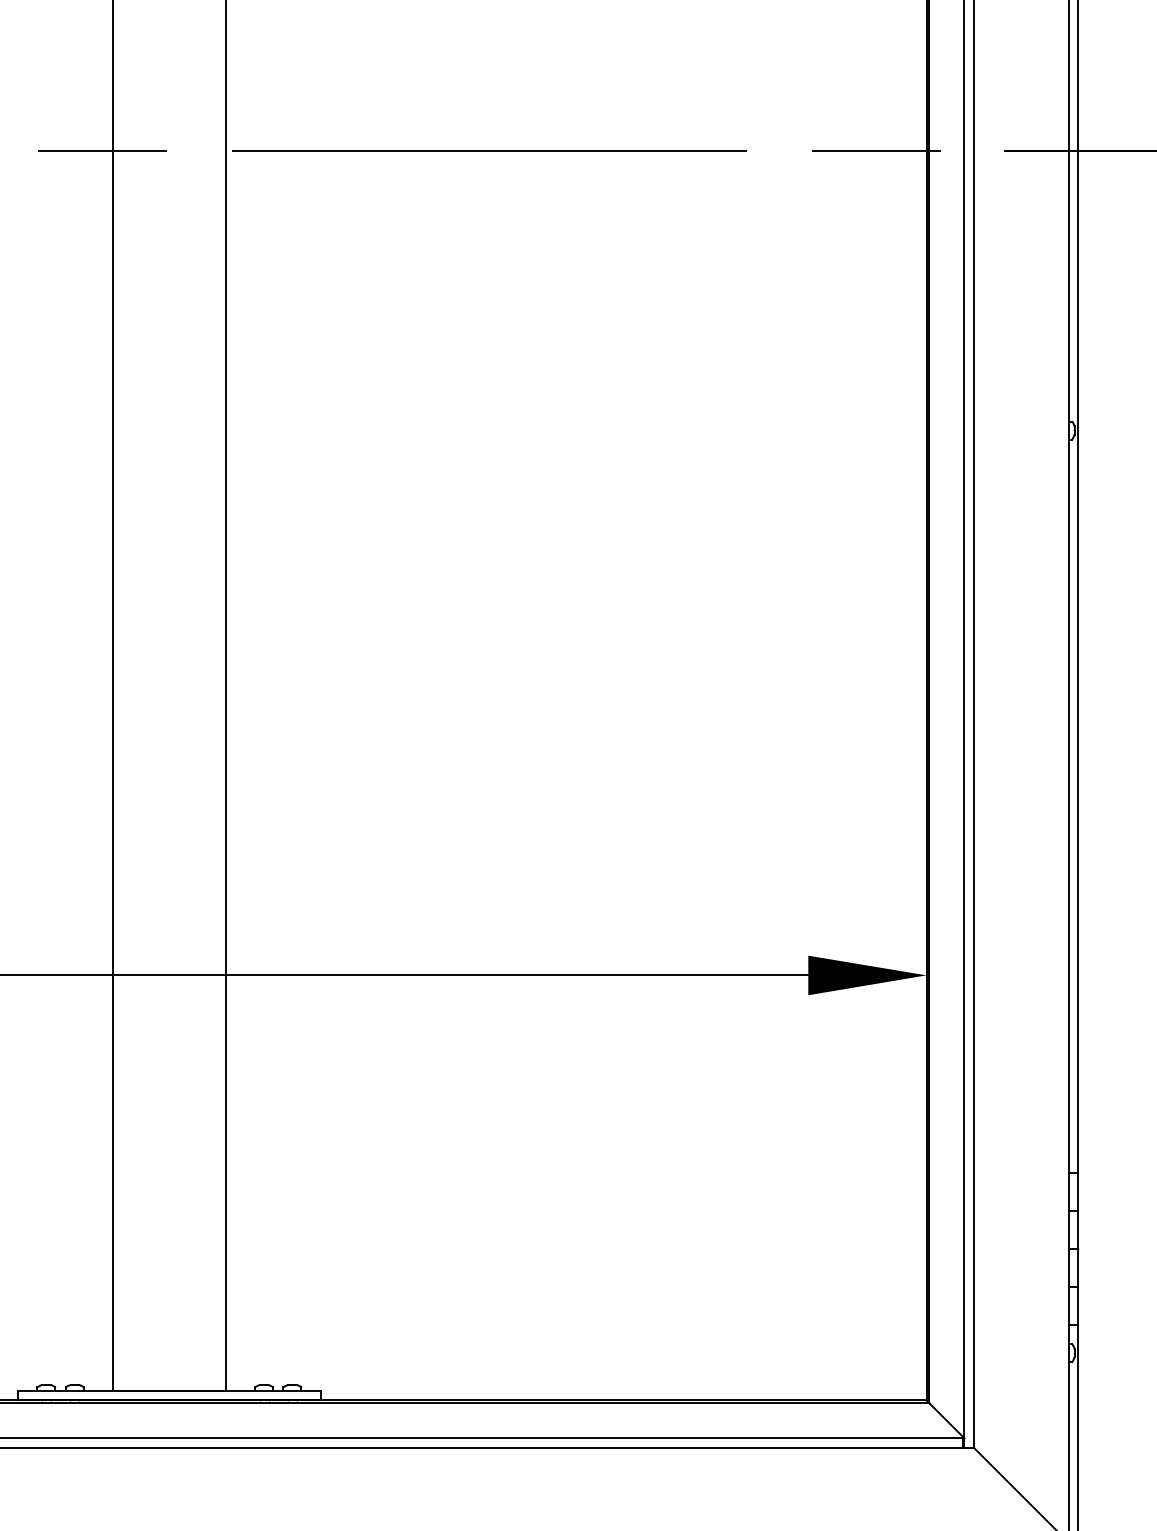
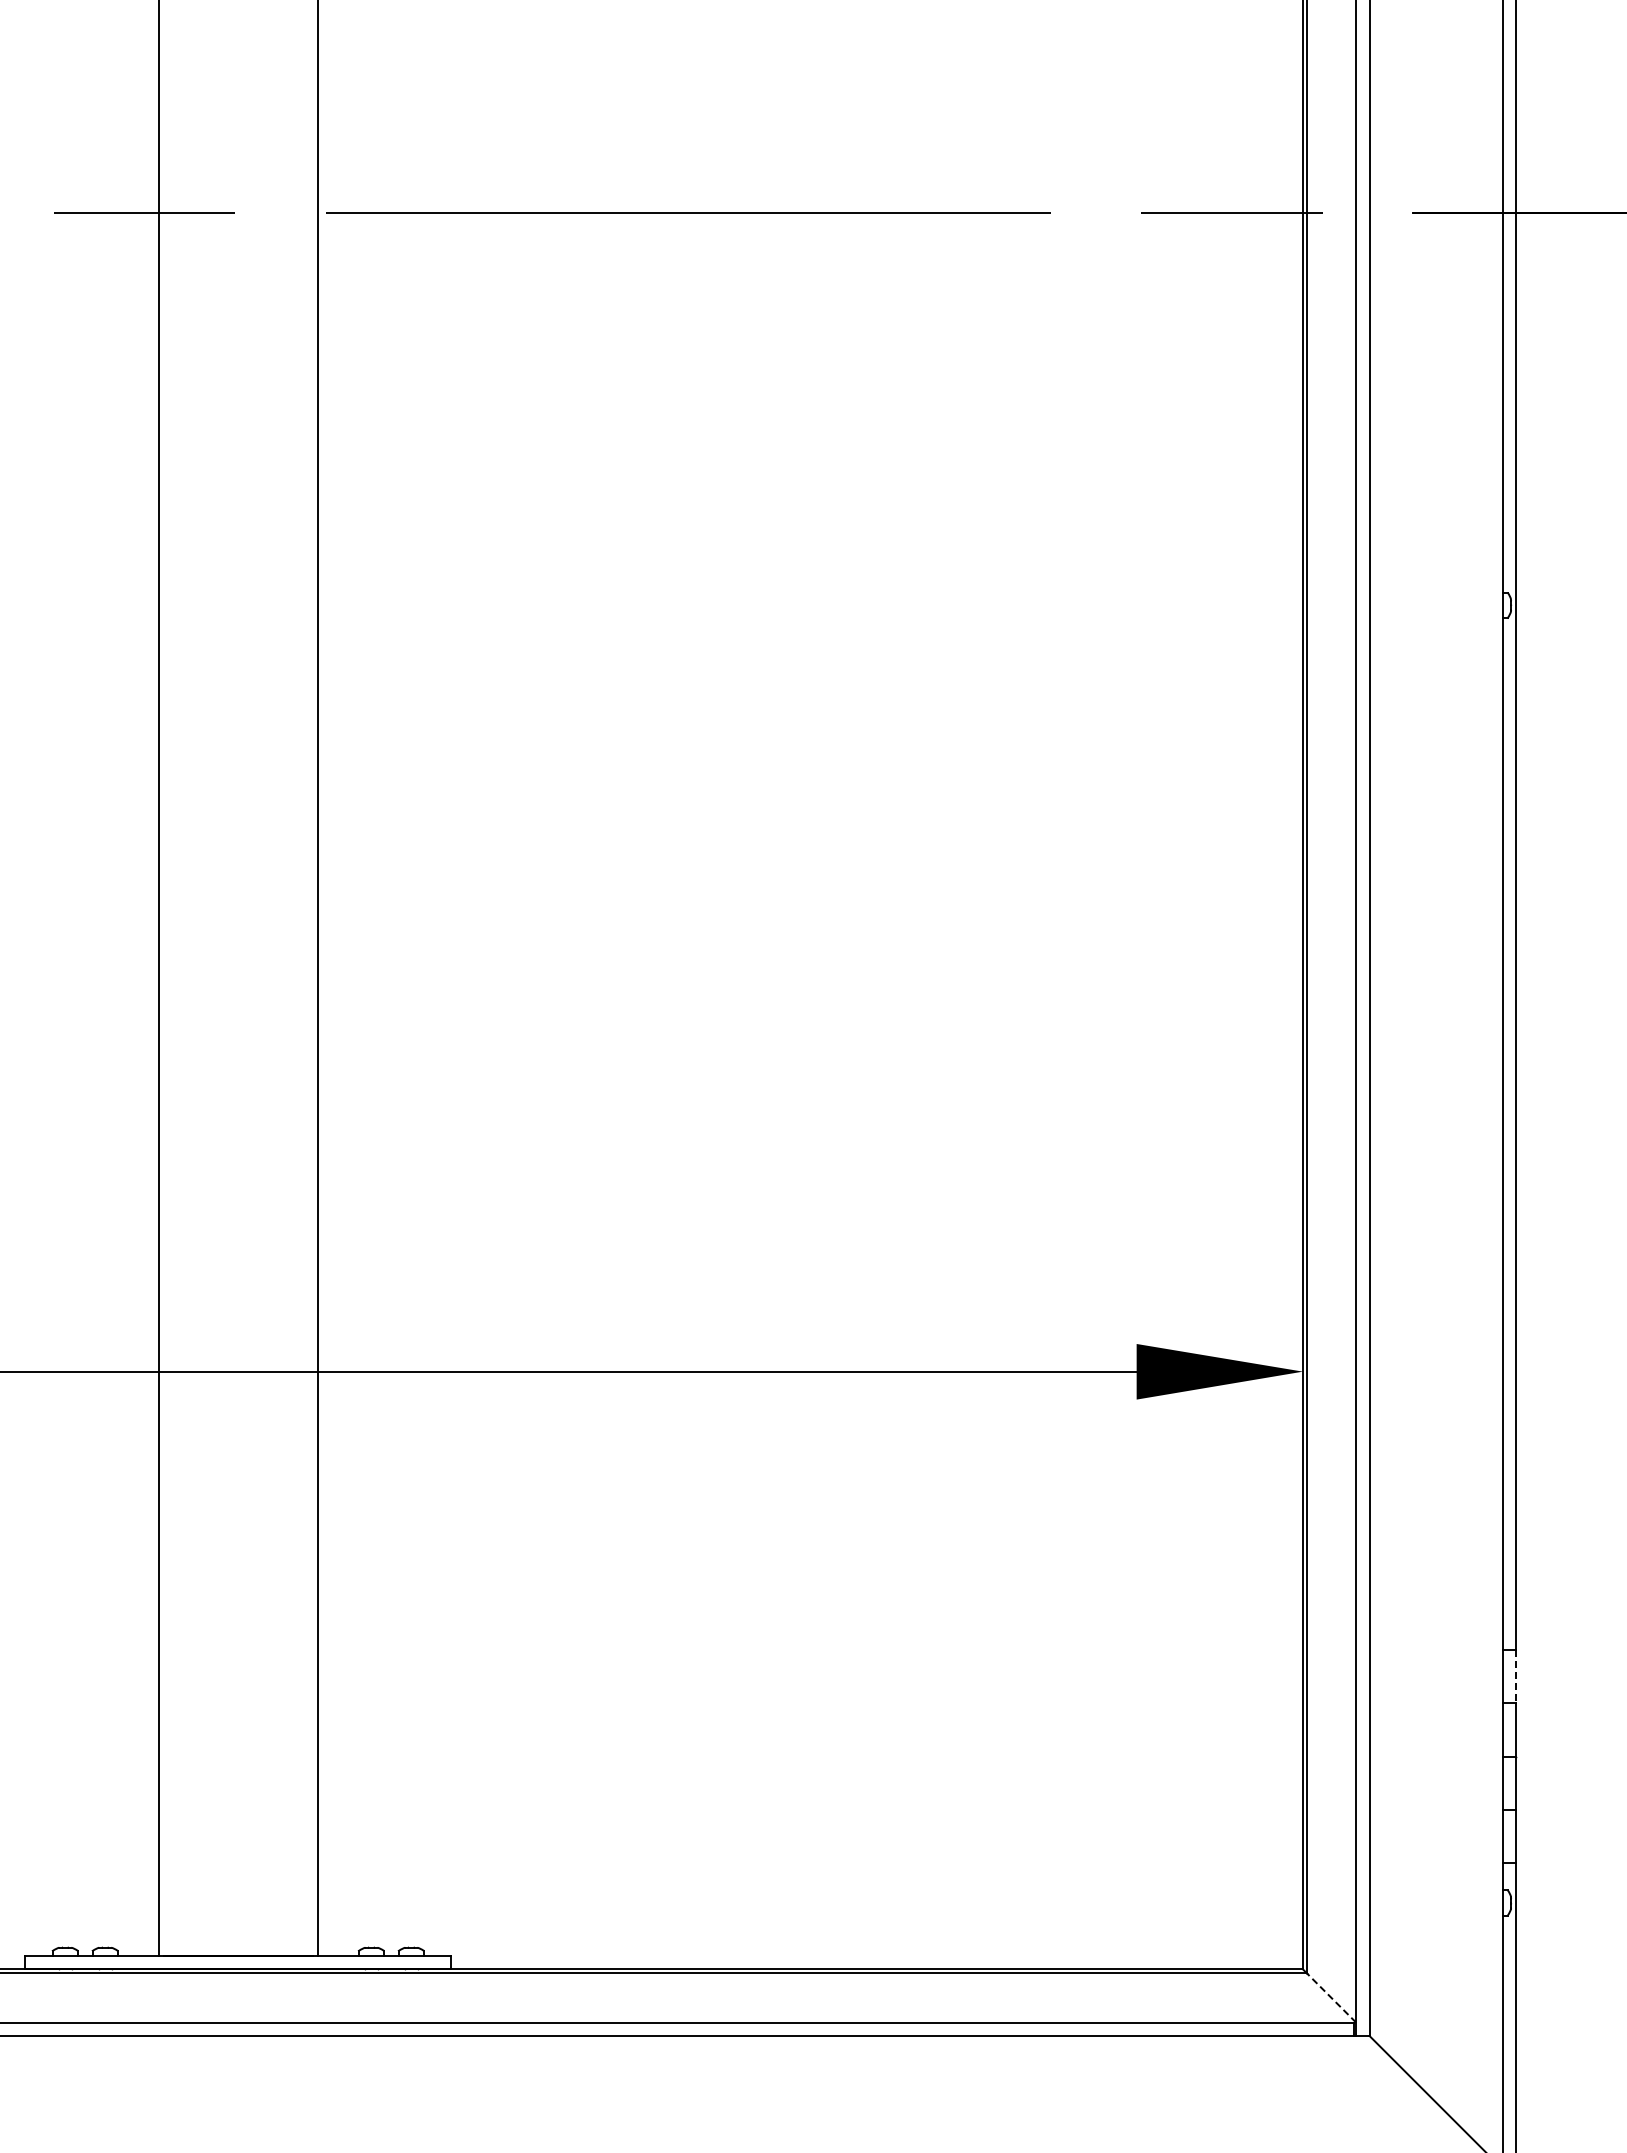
line: (1077, 1192) -> (1515, 1676), solid -> dashed
line: (946, 1421) -> (1331, 1998), solid -> dashed

